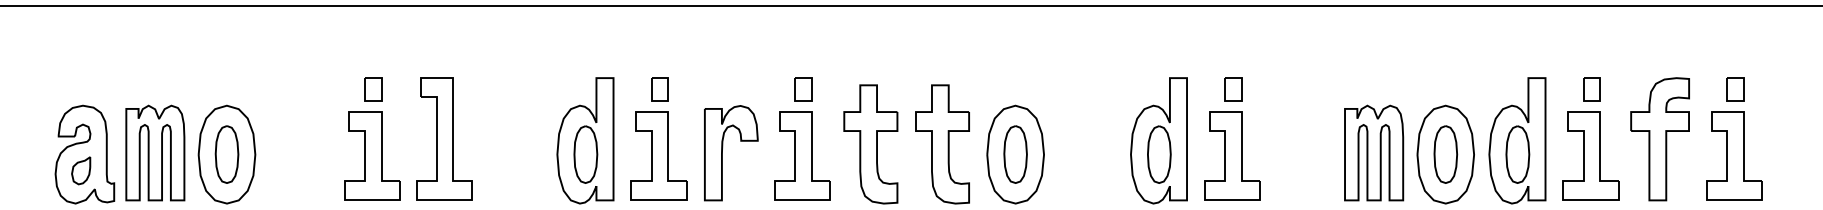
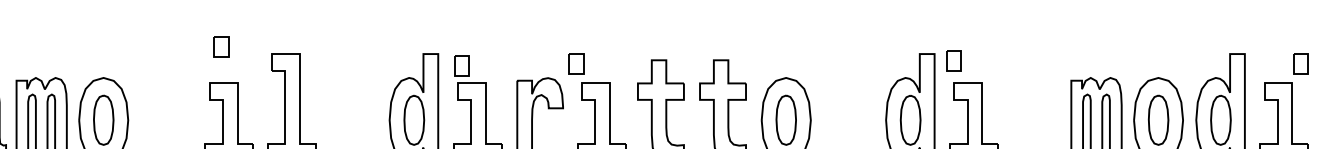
part: (373, 89) -> (221, 46), moved
part: (659, 89) -> (461, 65), moved
part: (803, 89) -> (576, 63), moved
part: (1233, 89) -> (954, 60), moved
part: (1591, 89) -> (1300, 63), moved

